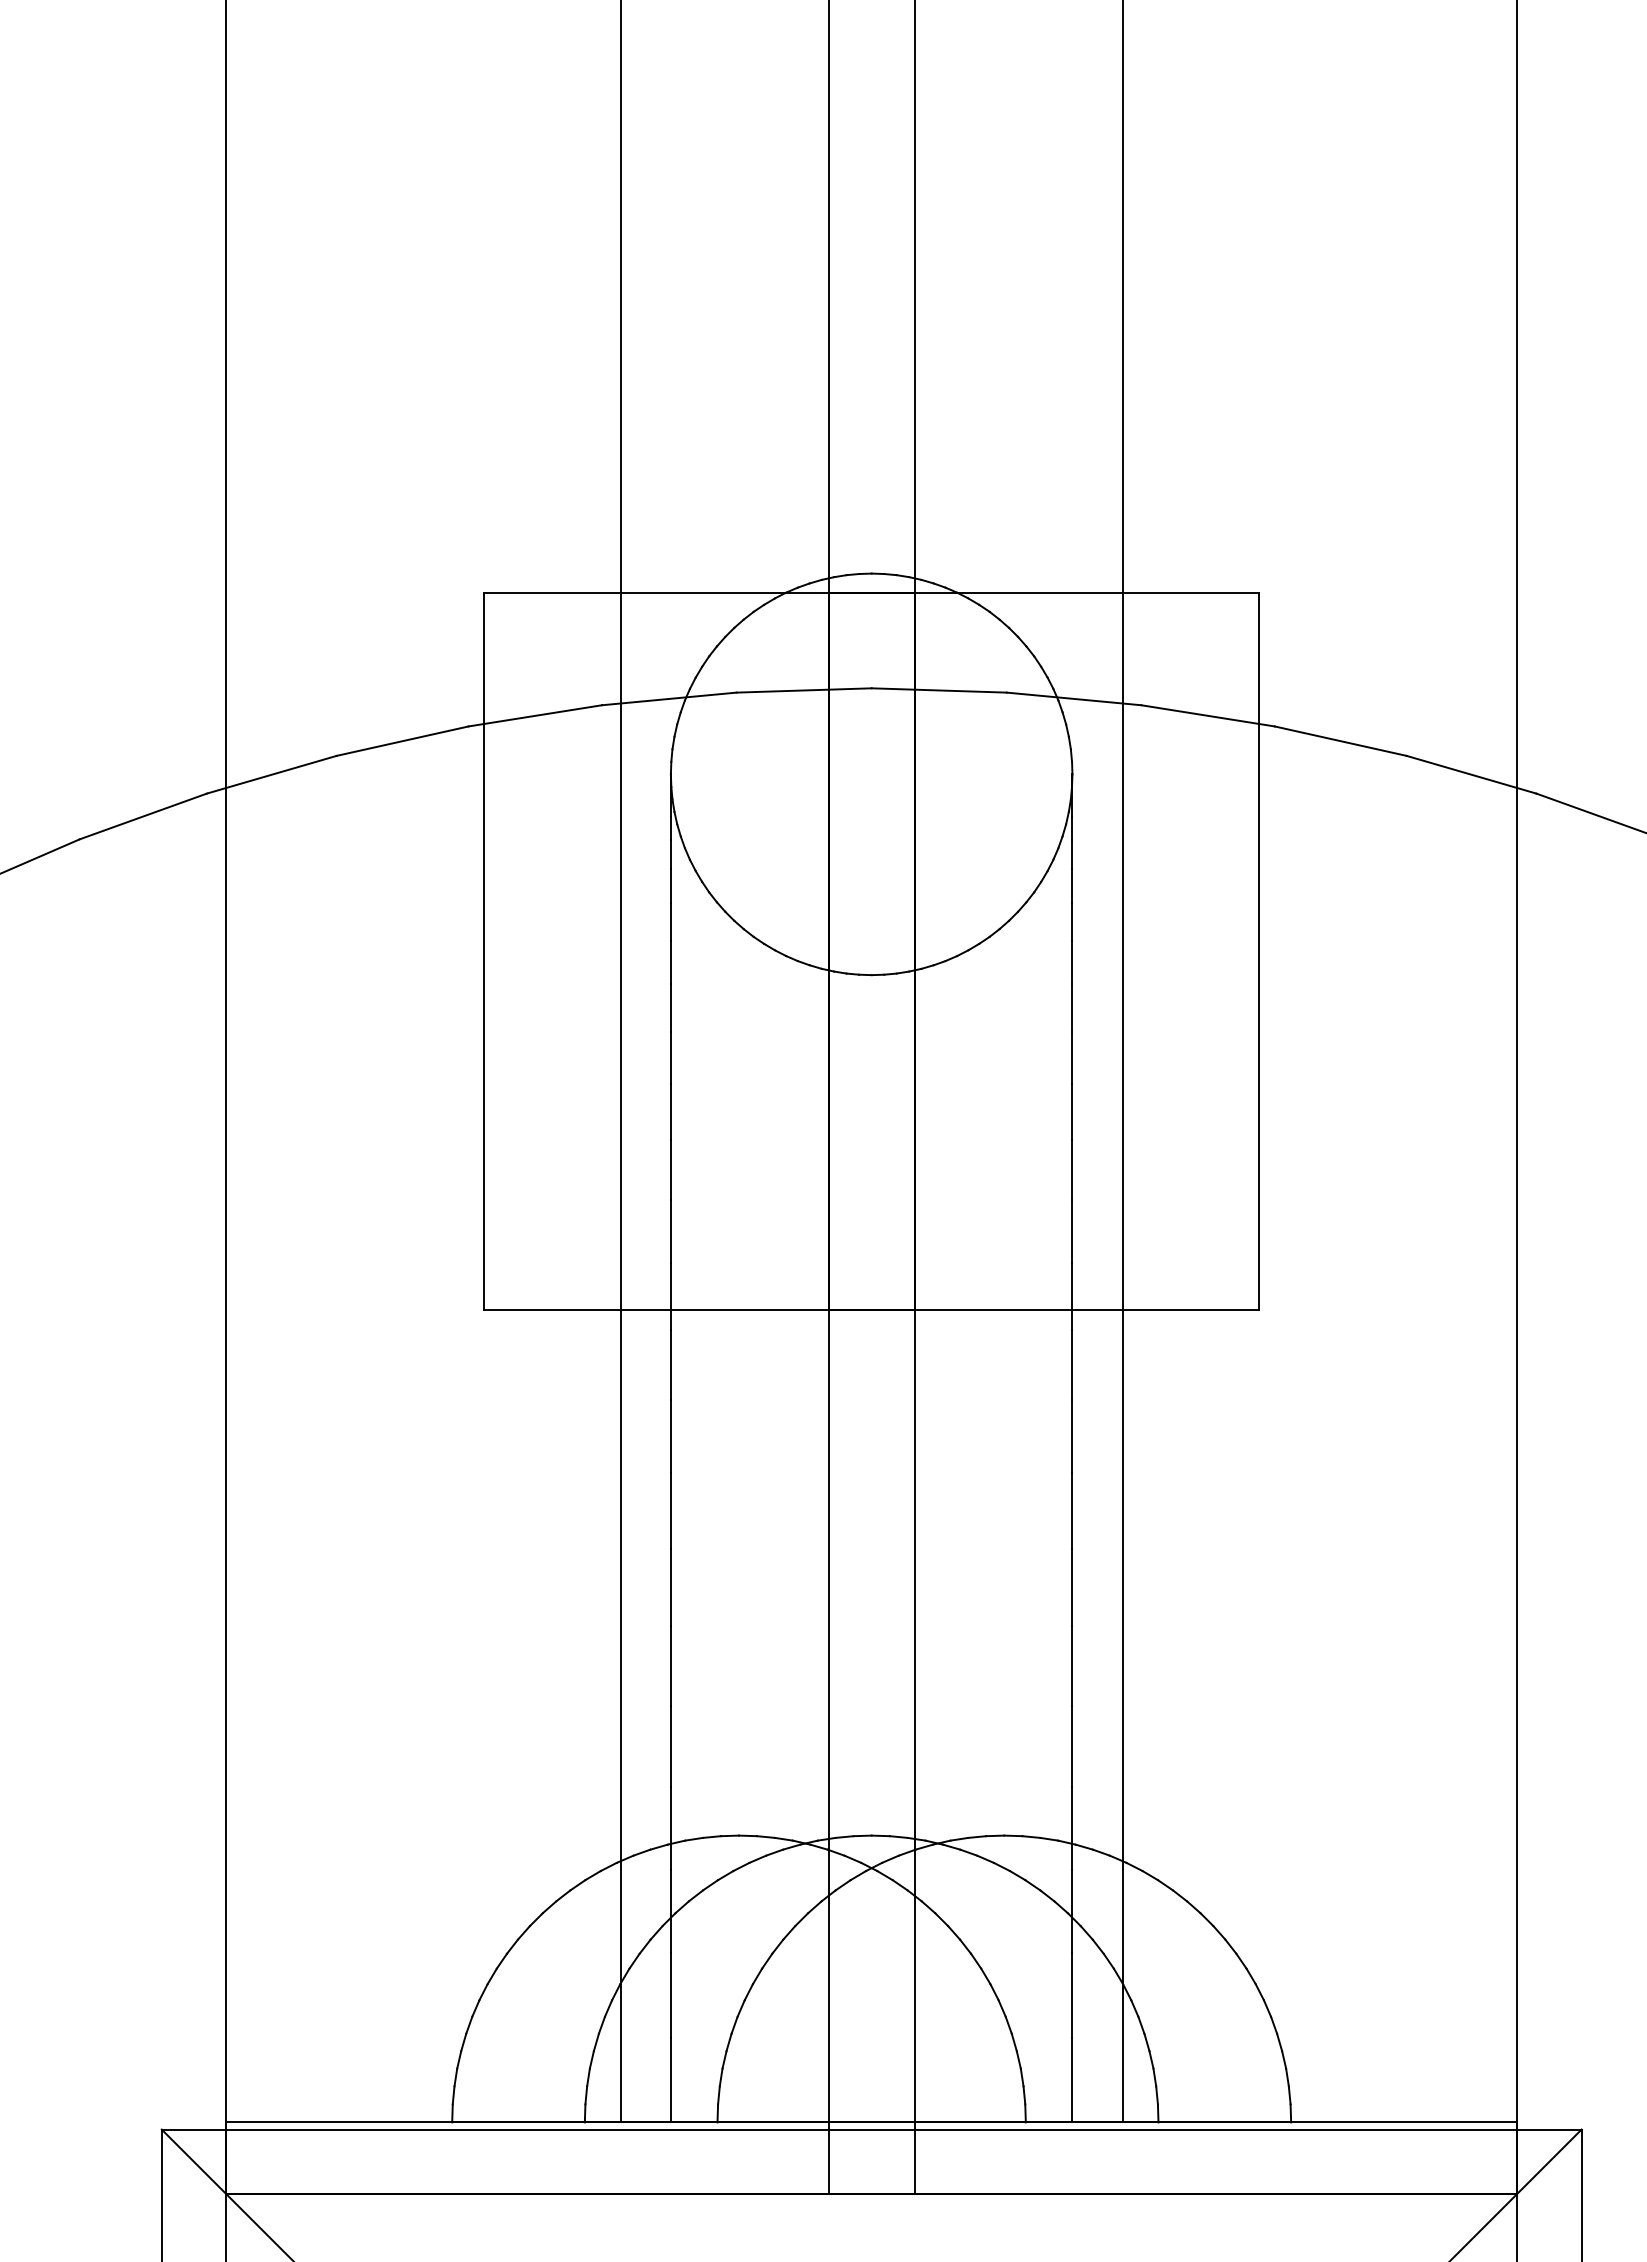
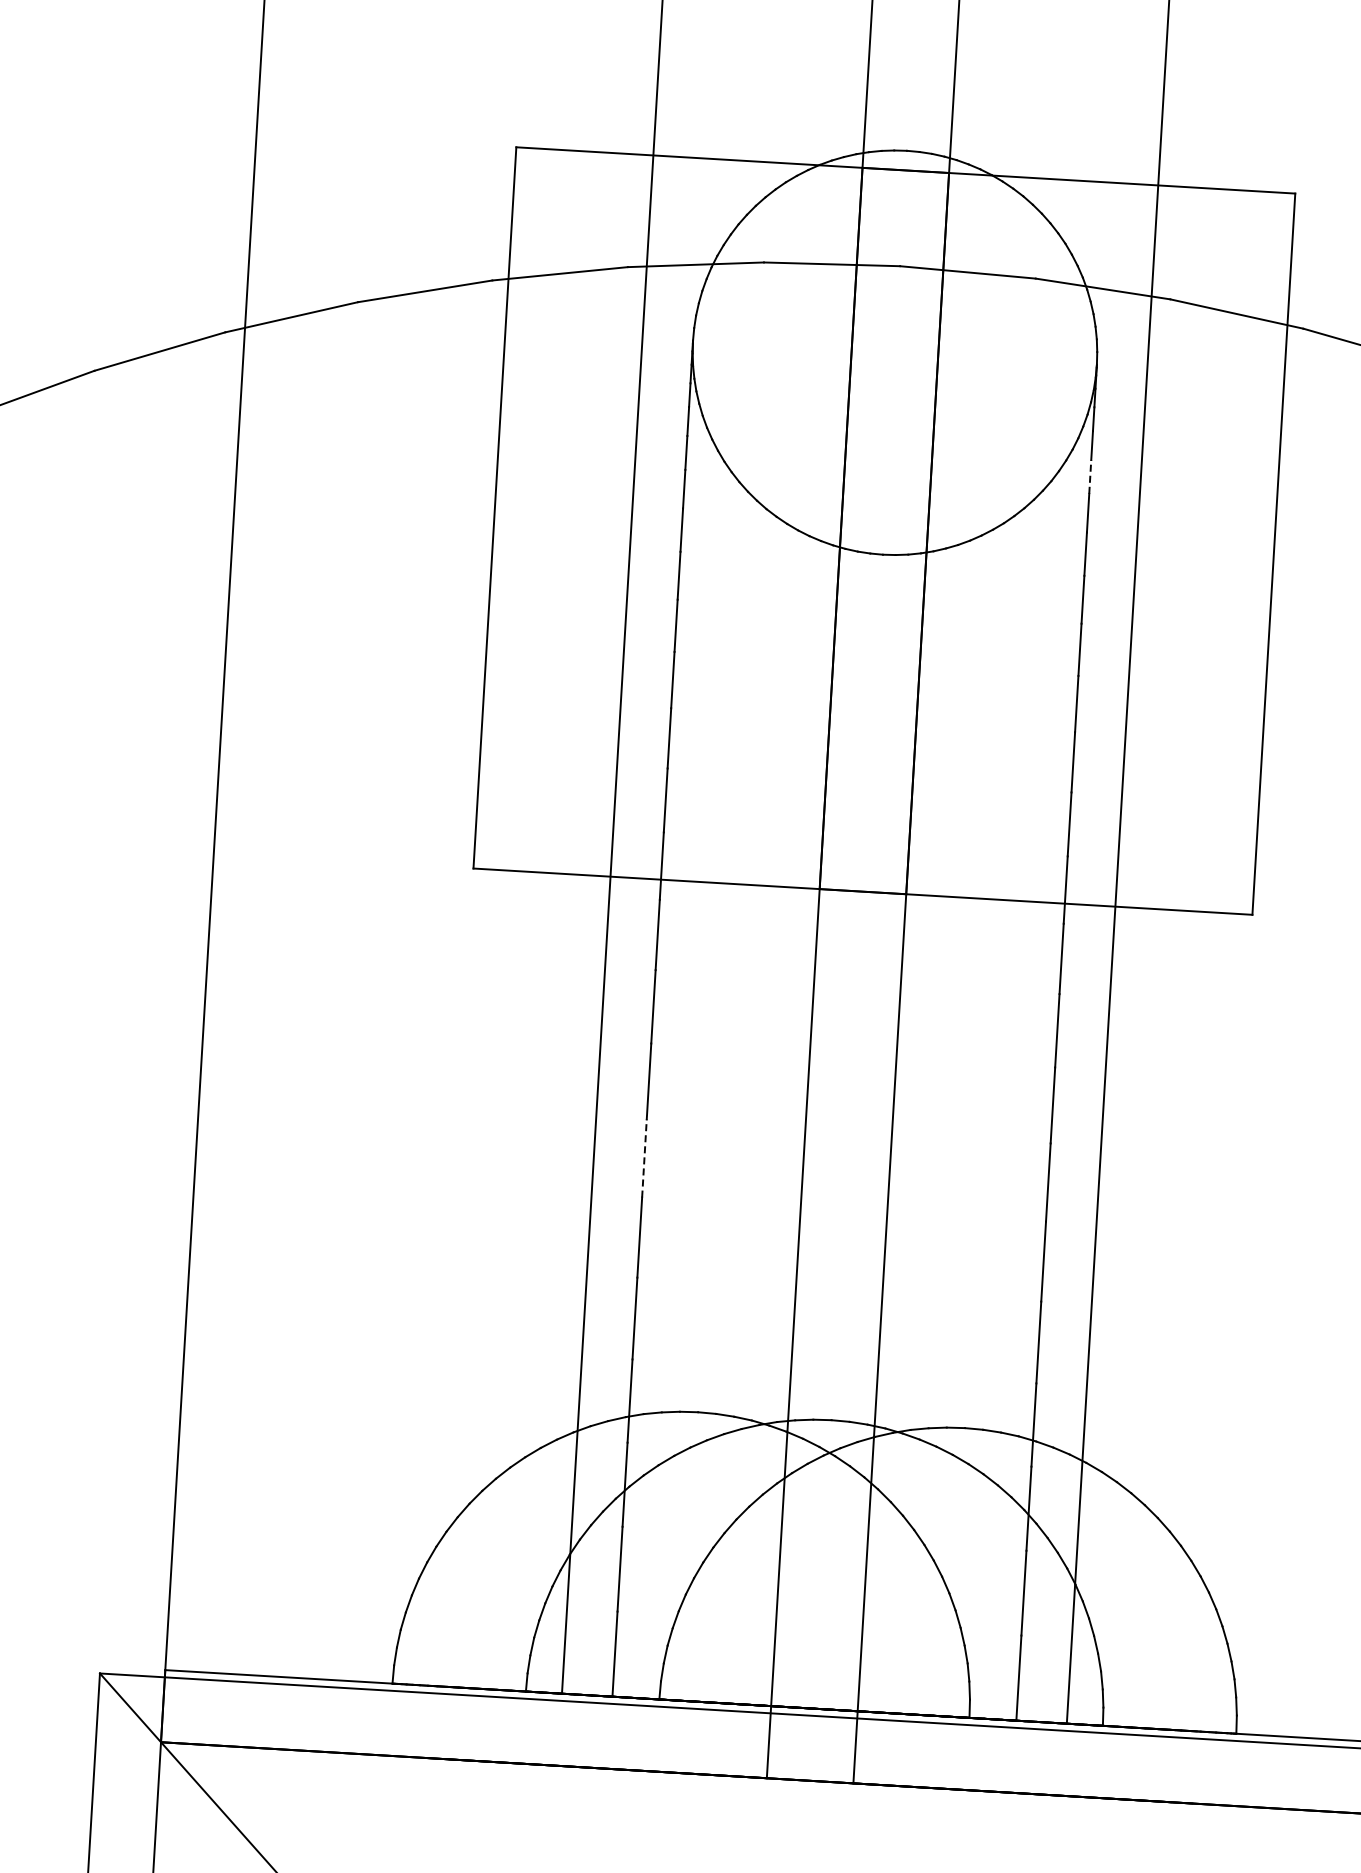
line: (1072, 885) -> (1090, 476), solid -> dashed
line: (670, 1587) -> (644, 1158), solid -> dashed

